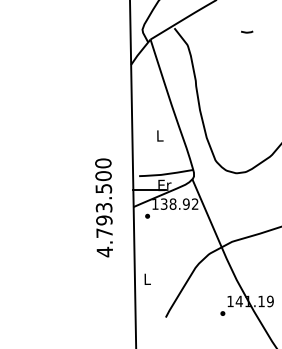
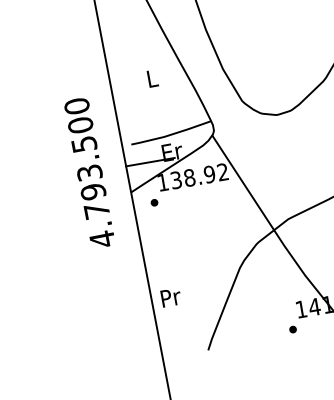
text: (103, 207) -> (88, 172), moved
text: (147, 278) -> (170, 296), L -> Pr

